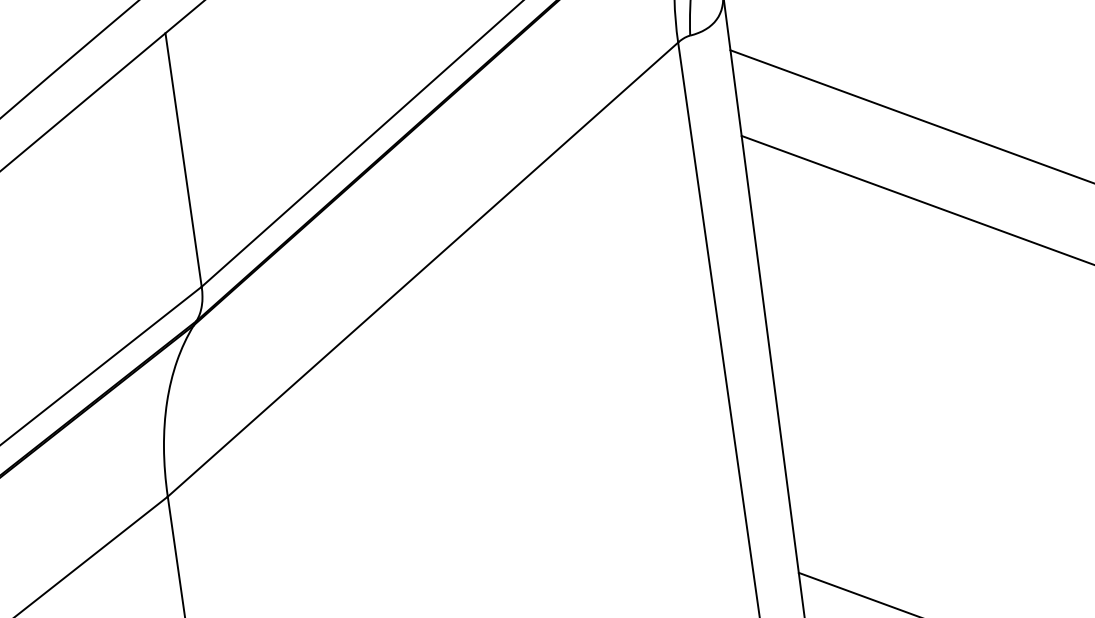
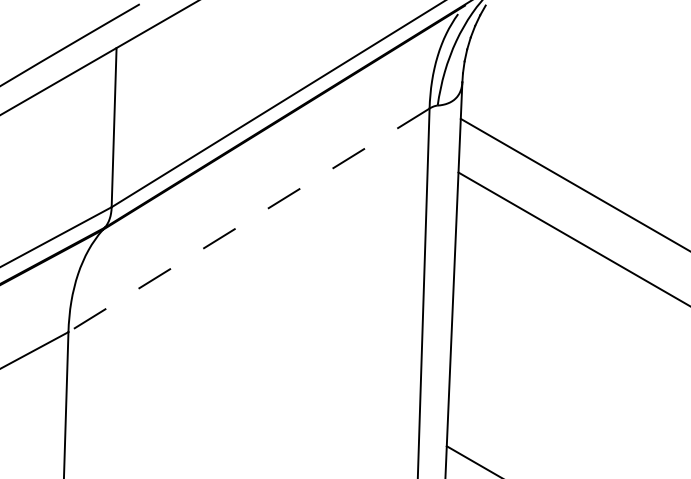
line: (422, 270) -> (248, 220), solid -> dashed

